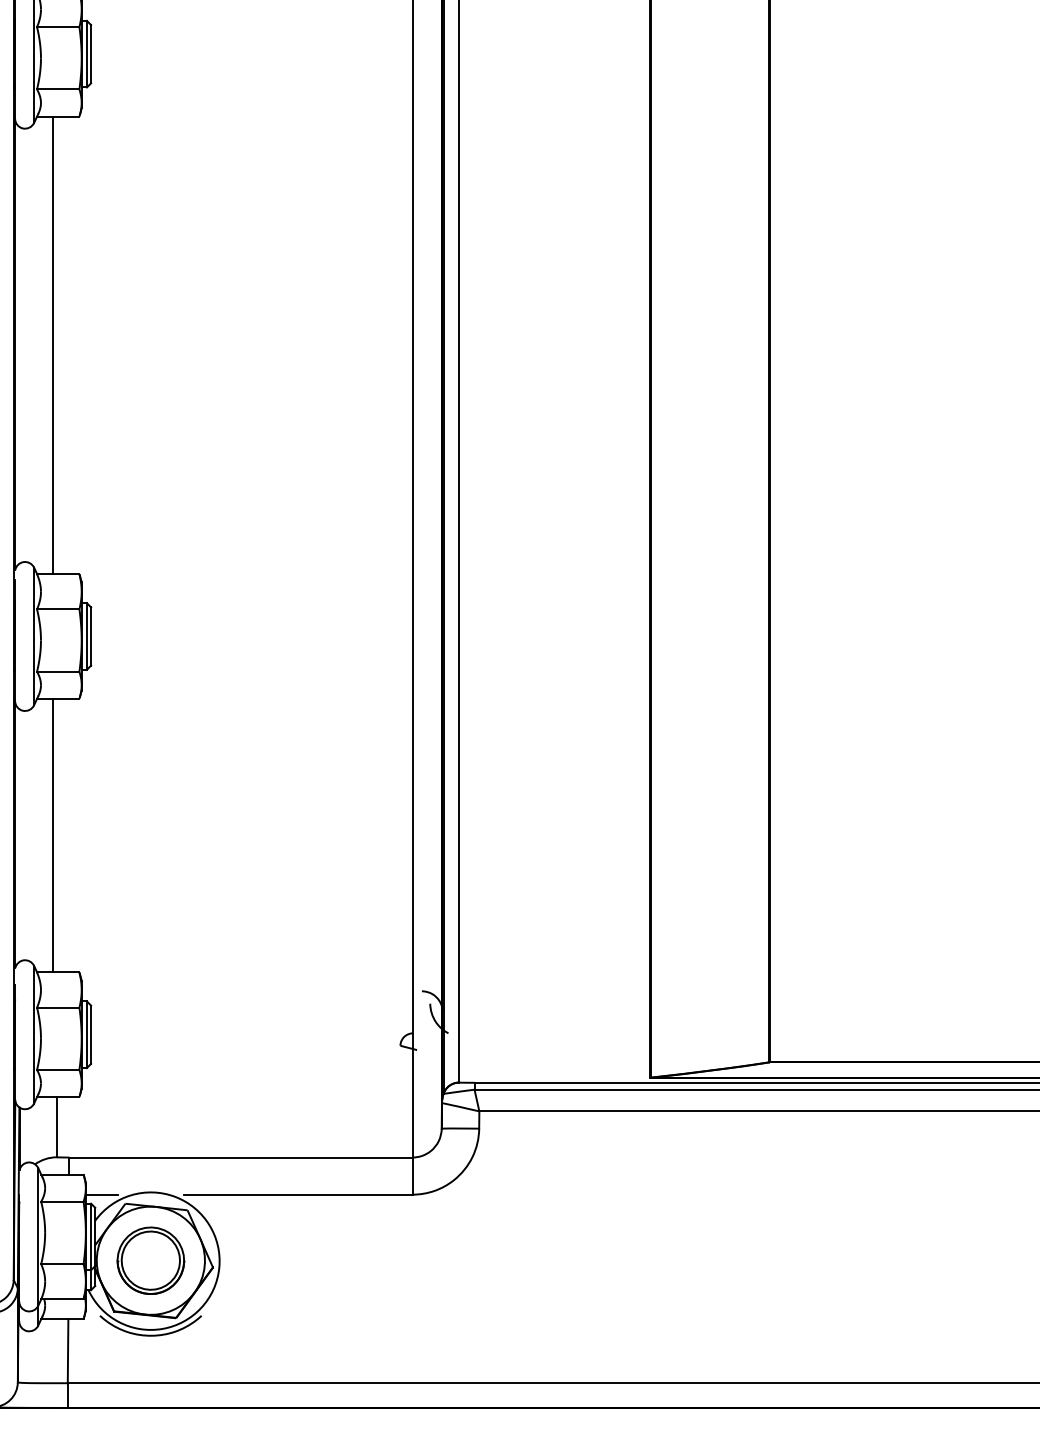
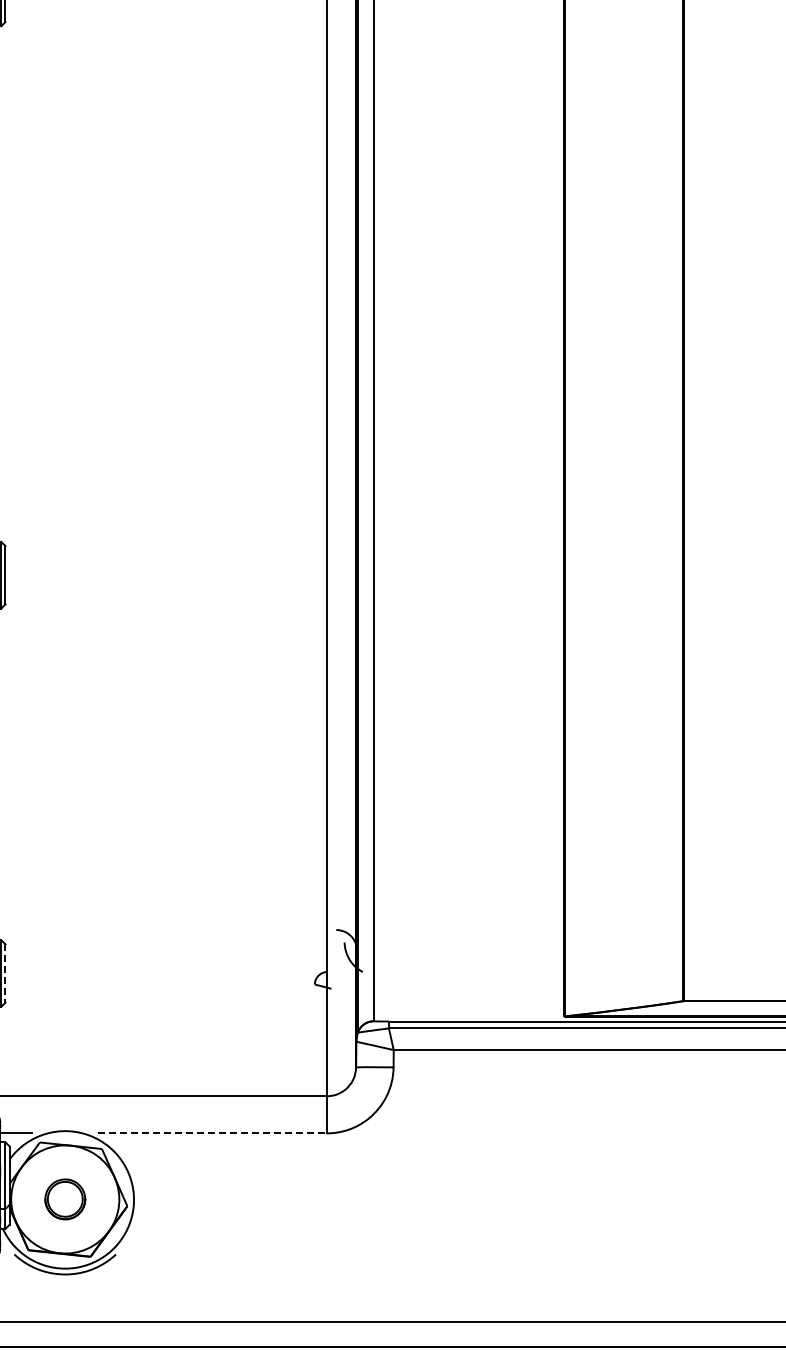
line: (91, 1035) -> (5, 974), solid -> dashed
line: (298, 1194) -> (212, 1133), solid -> dashed
part: (150, 1260) -> (64, 1199), size x0.6

